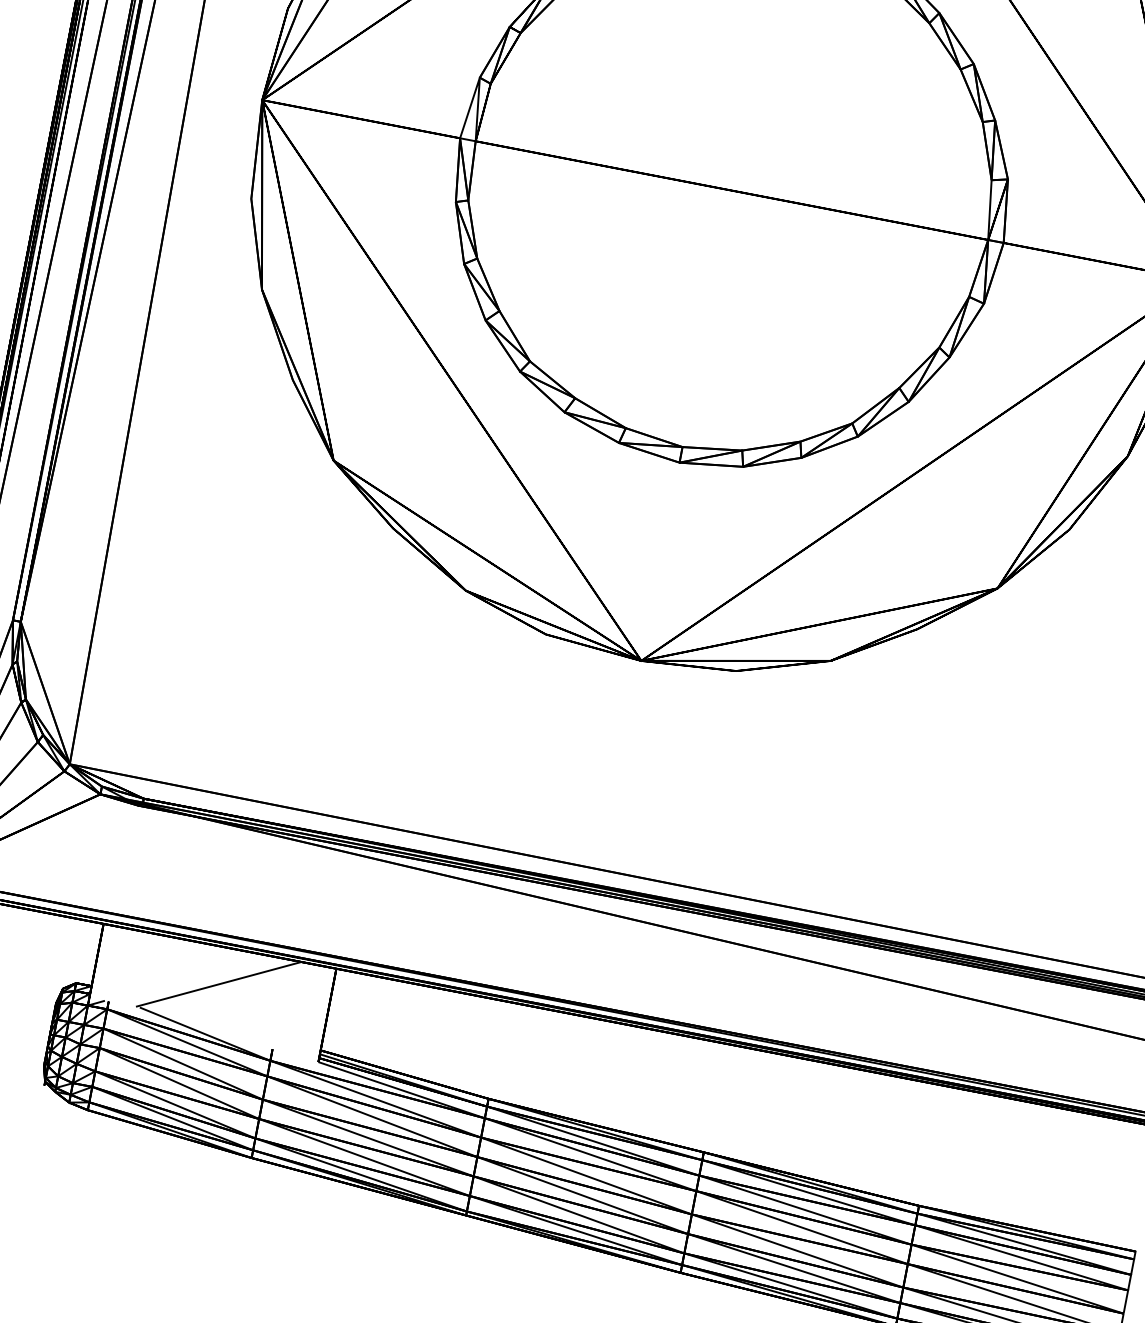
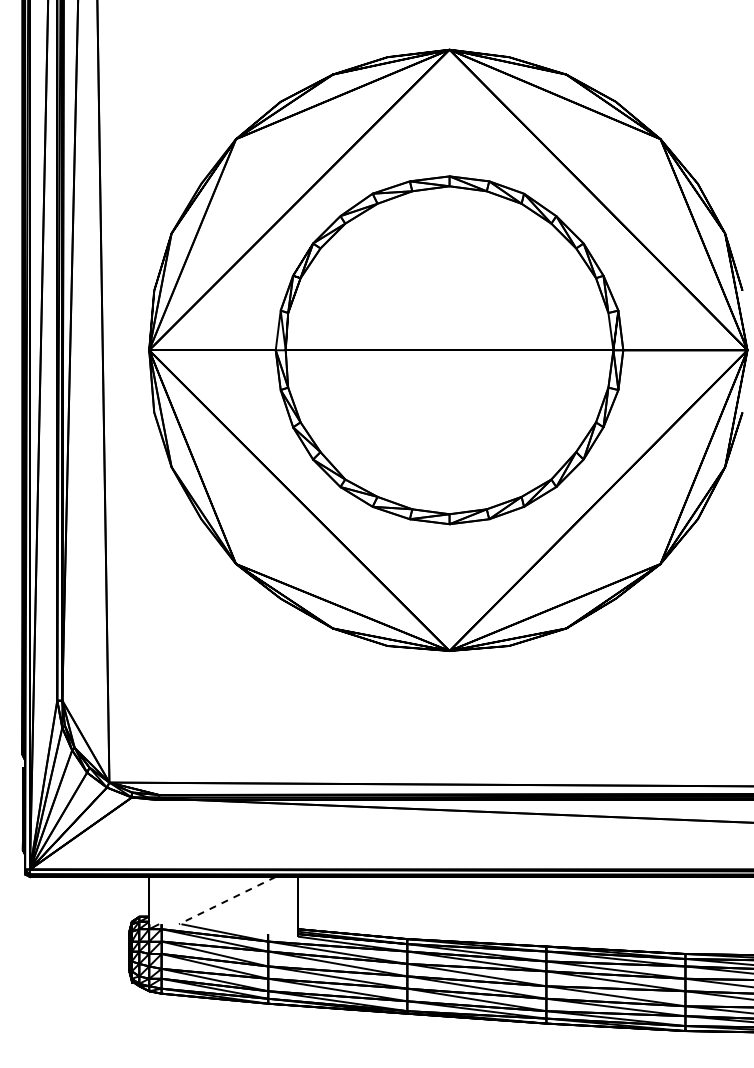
line: (218, 984) -> (227, 900), solid -> dashed

